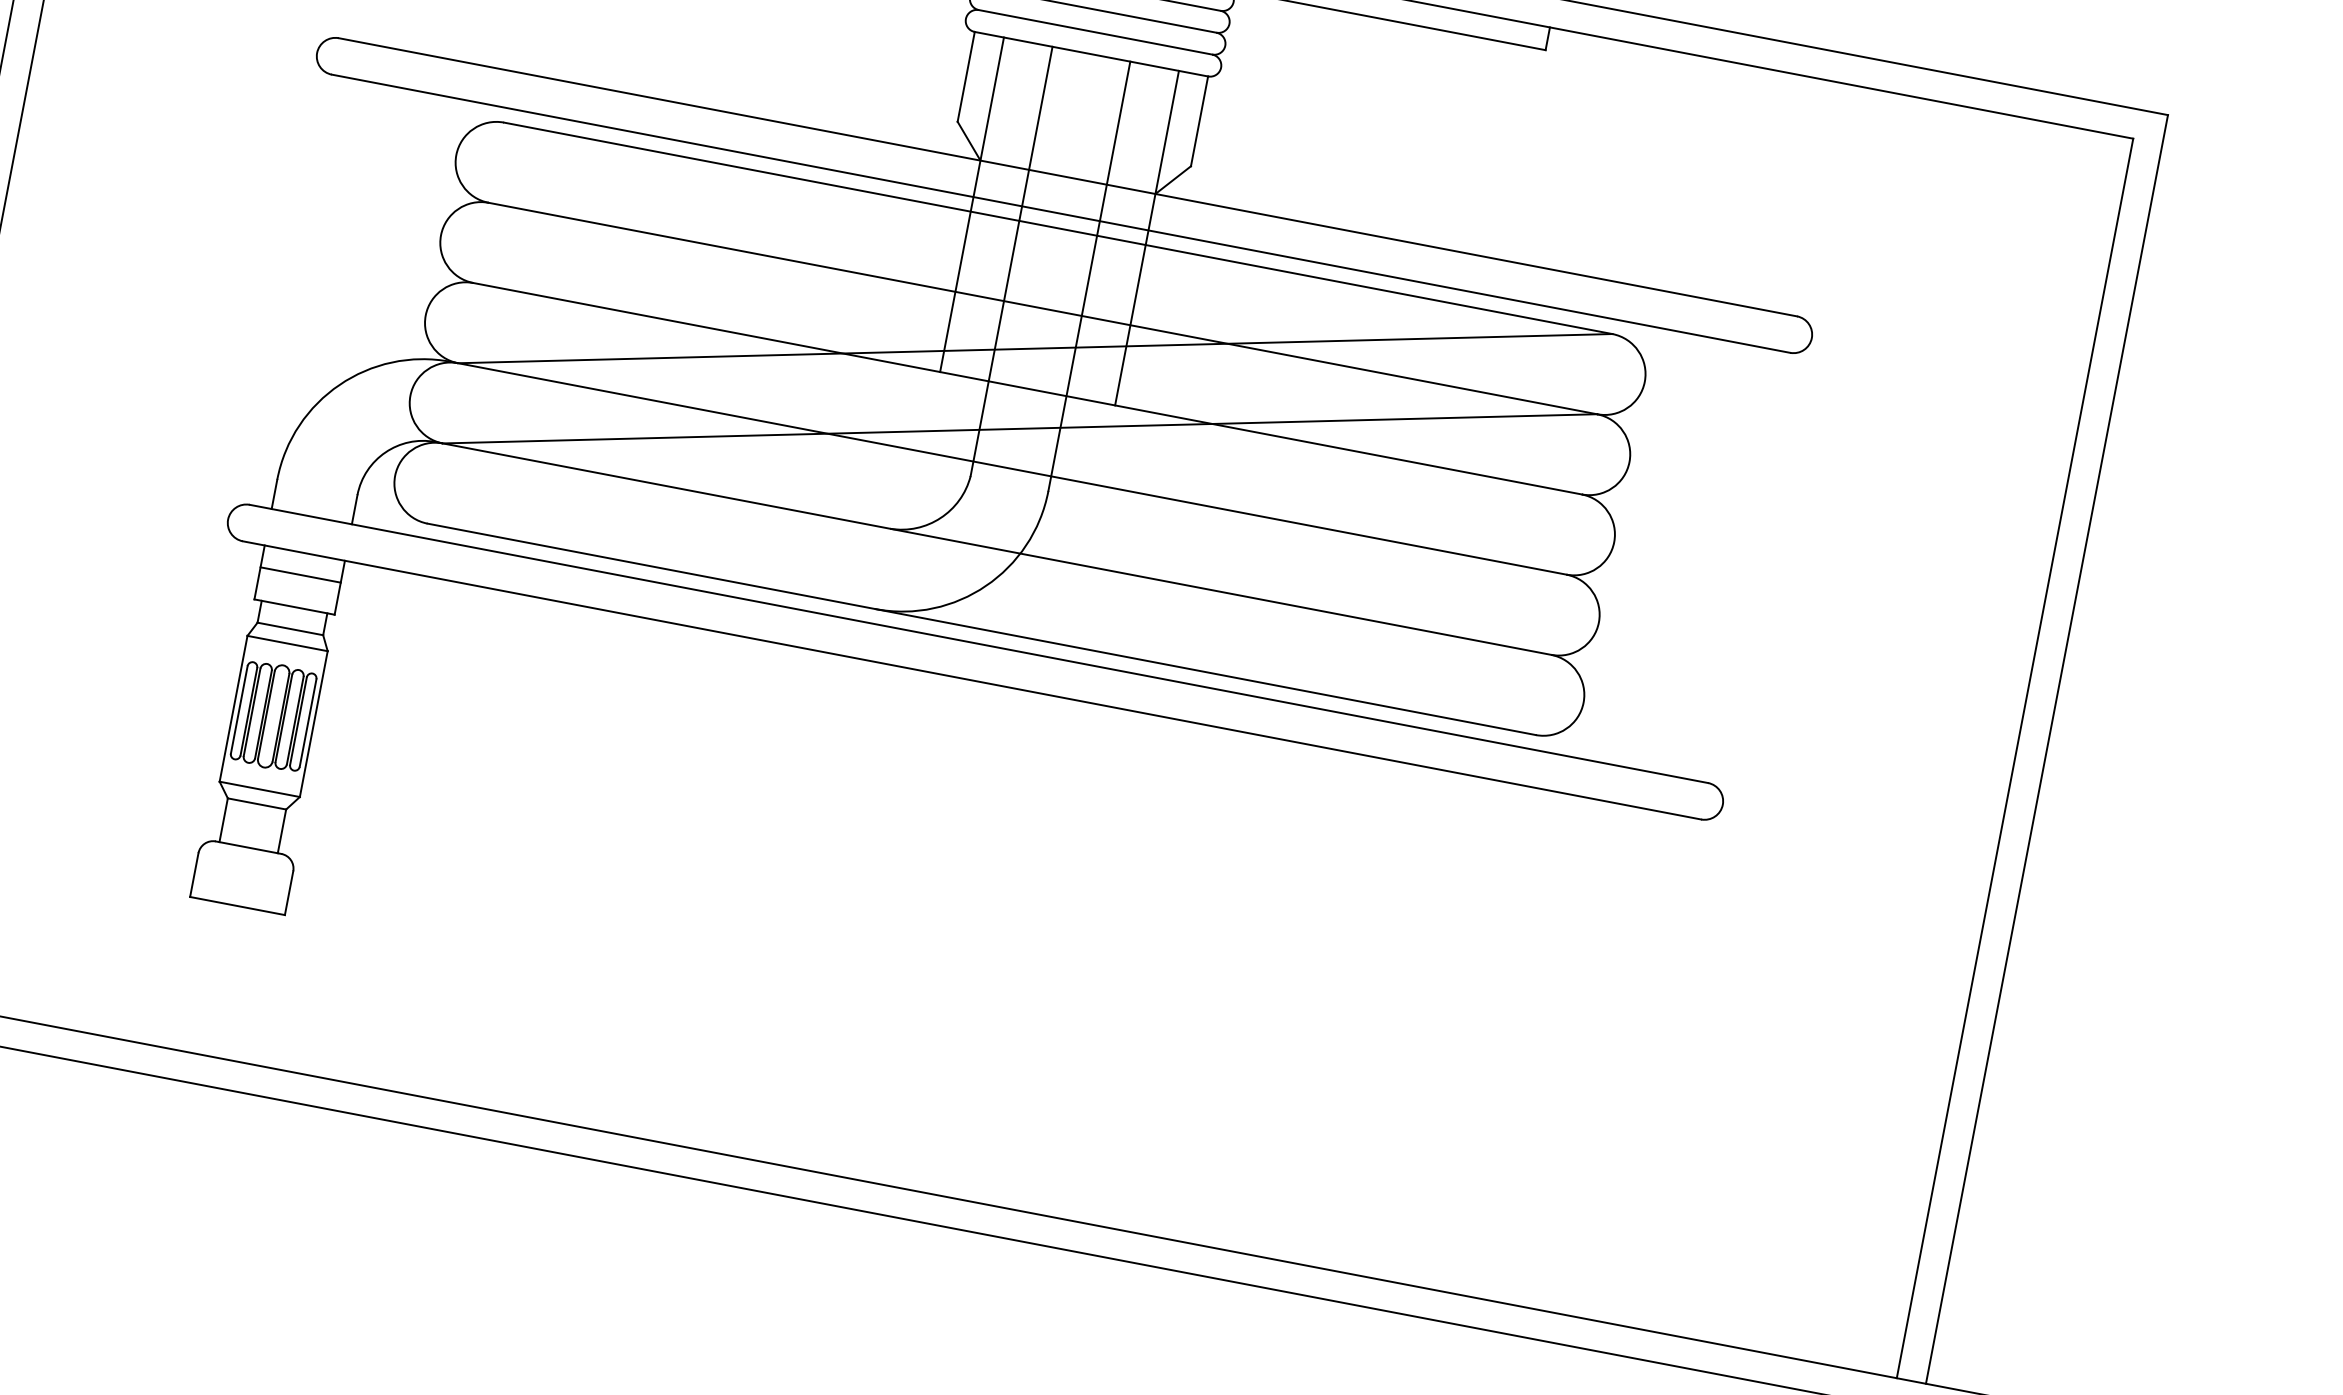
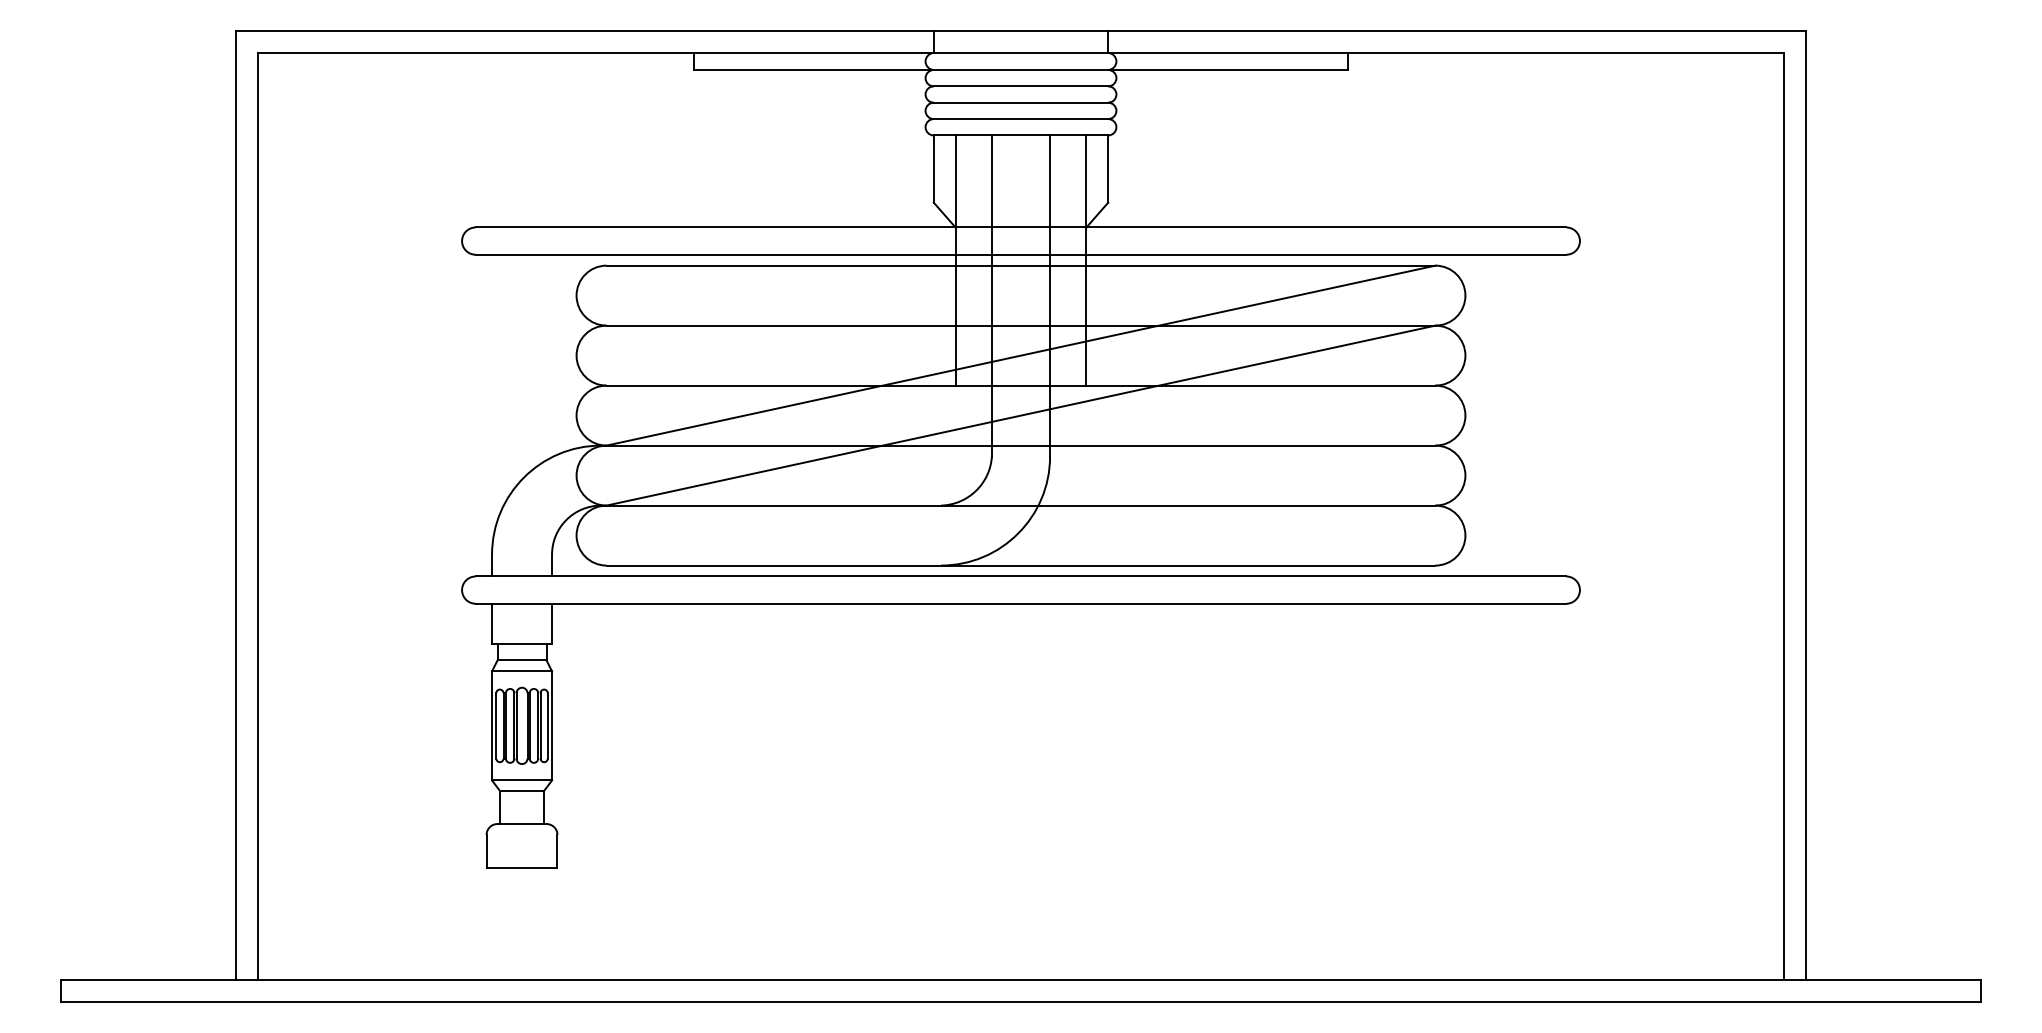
line: (301, 575) -> (522, 620), removed

